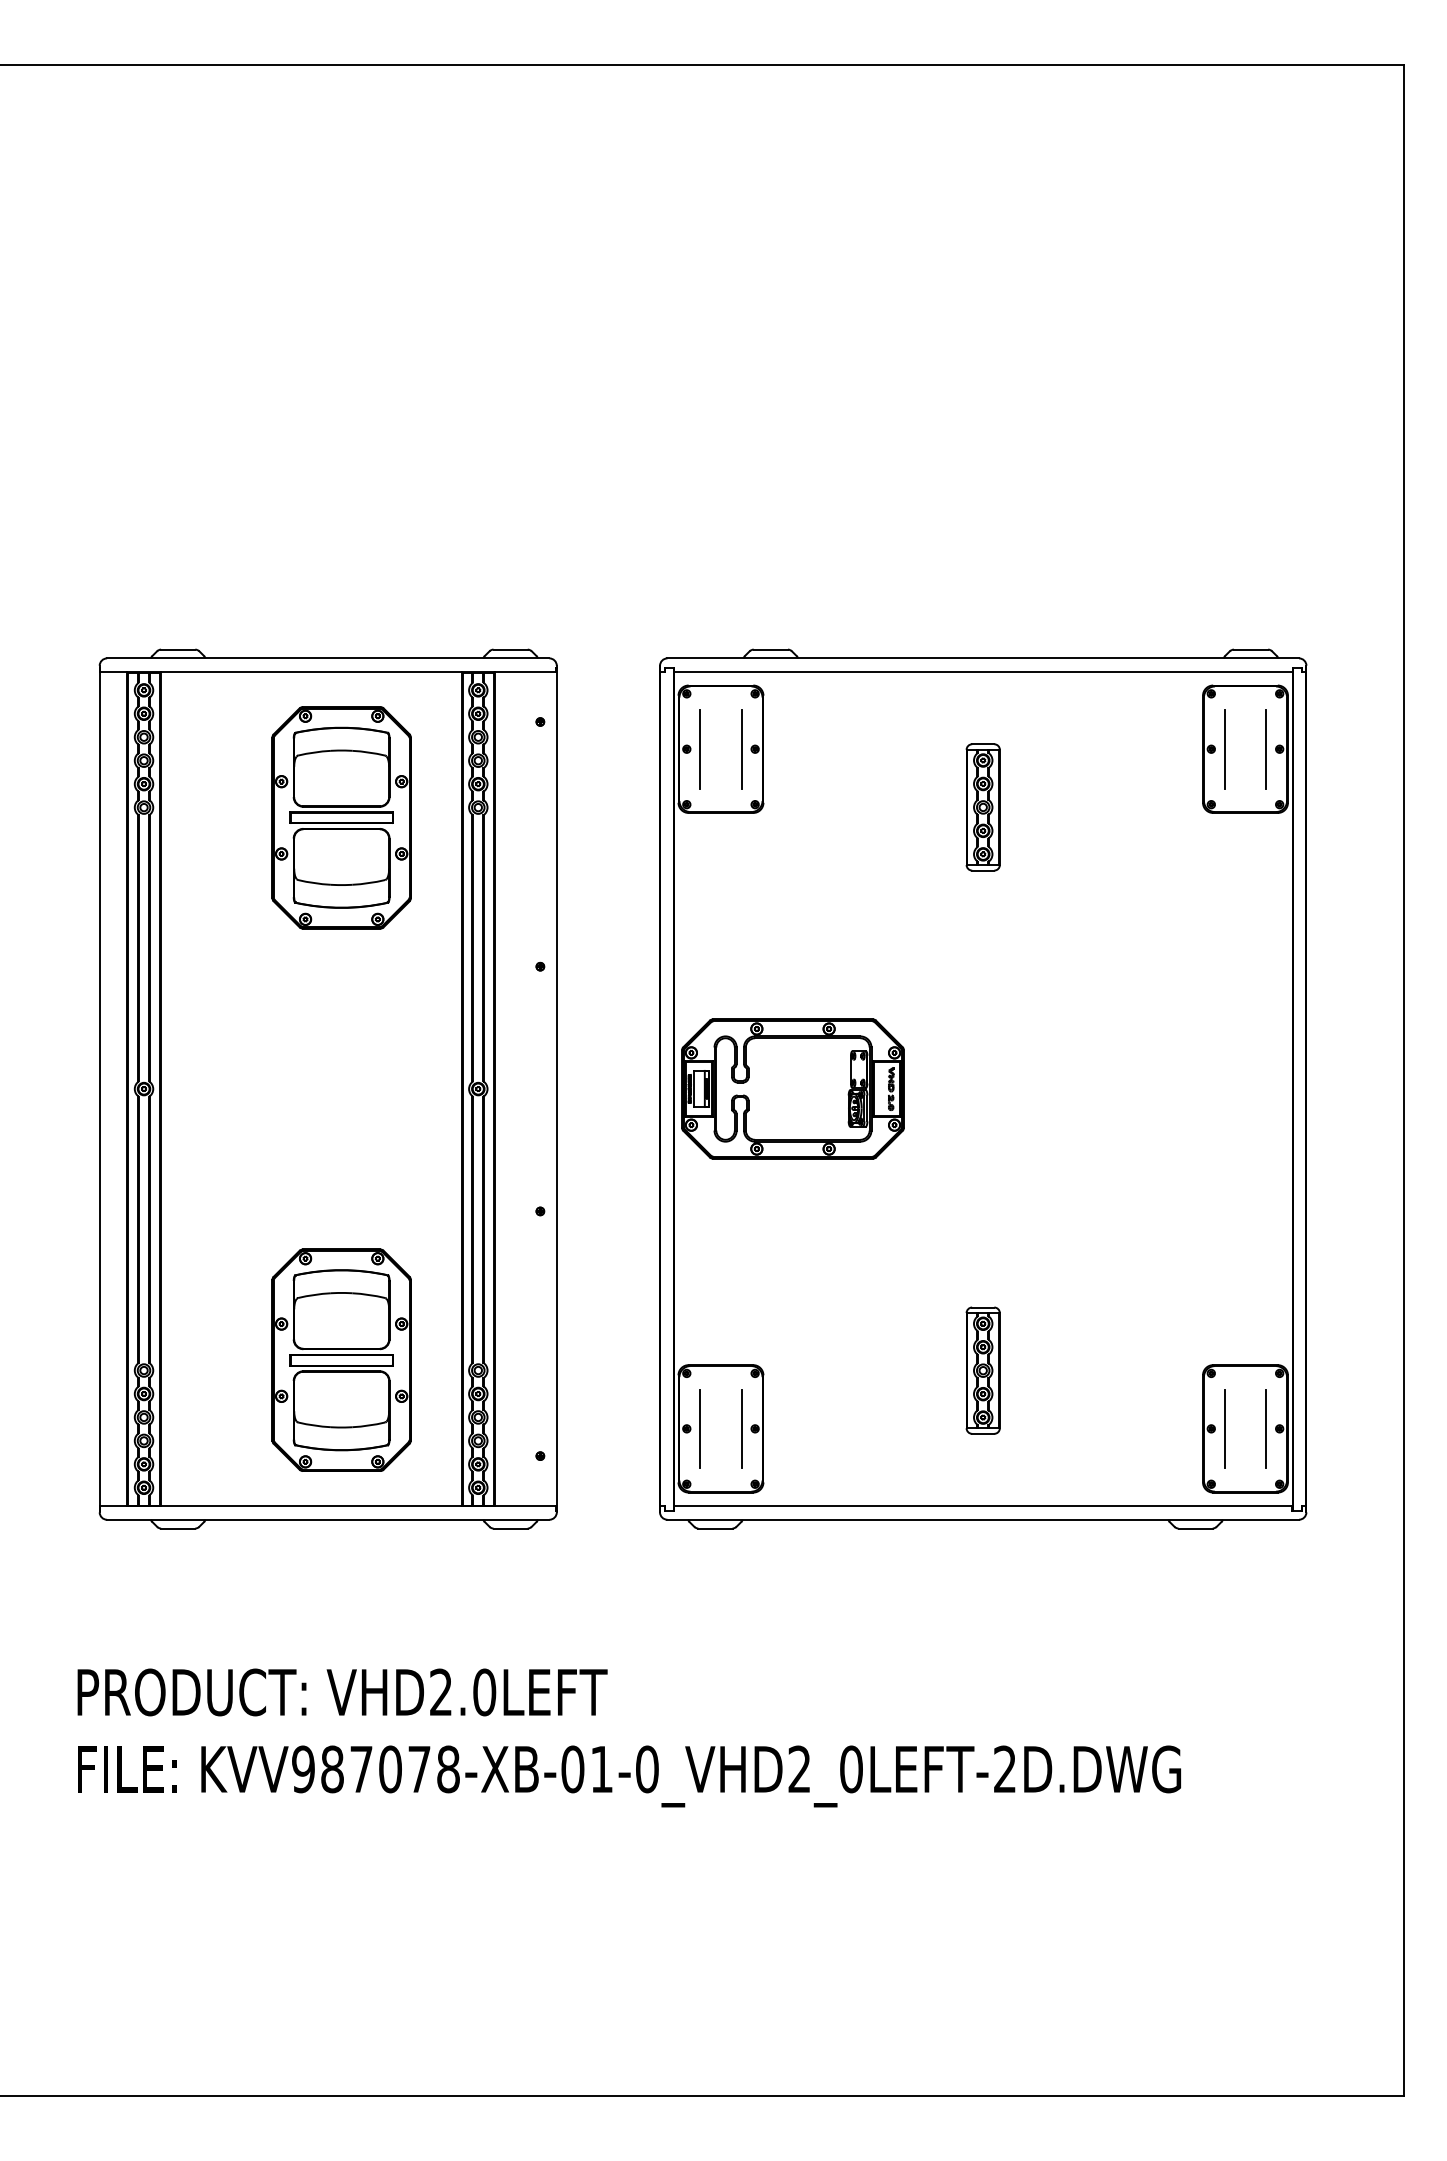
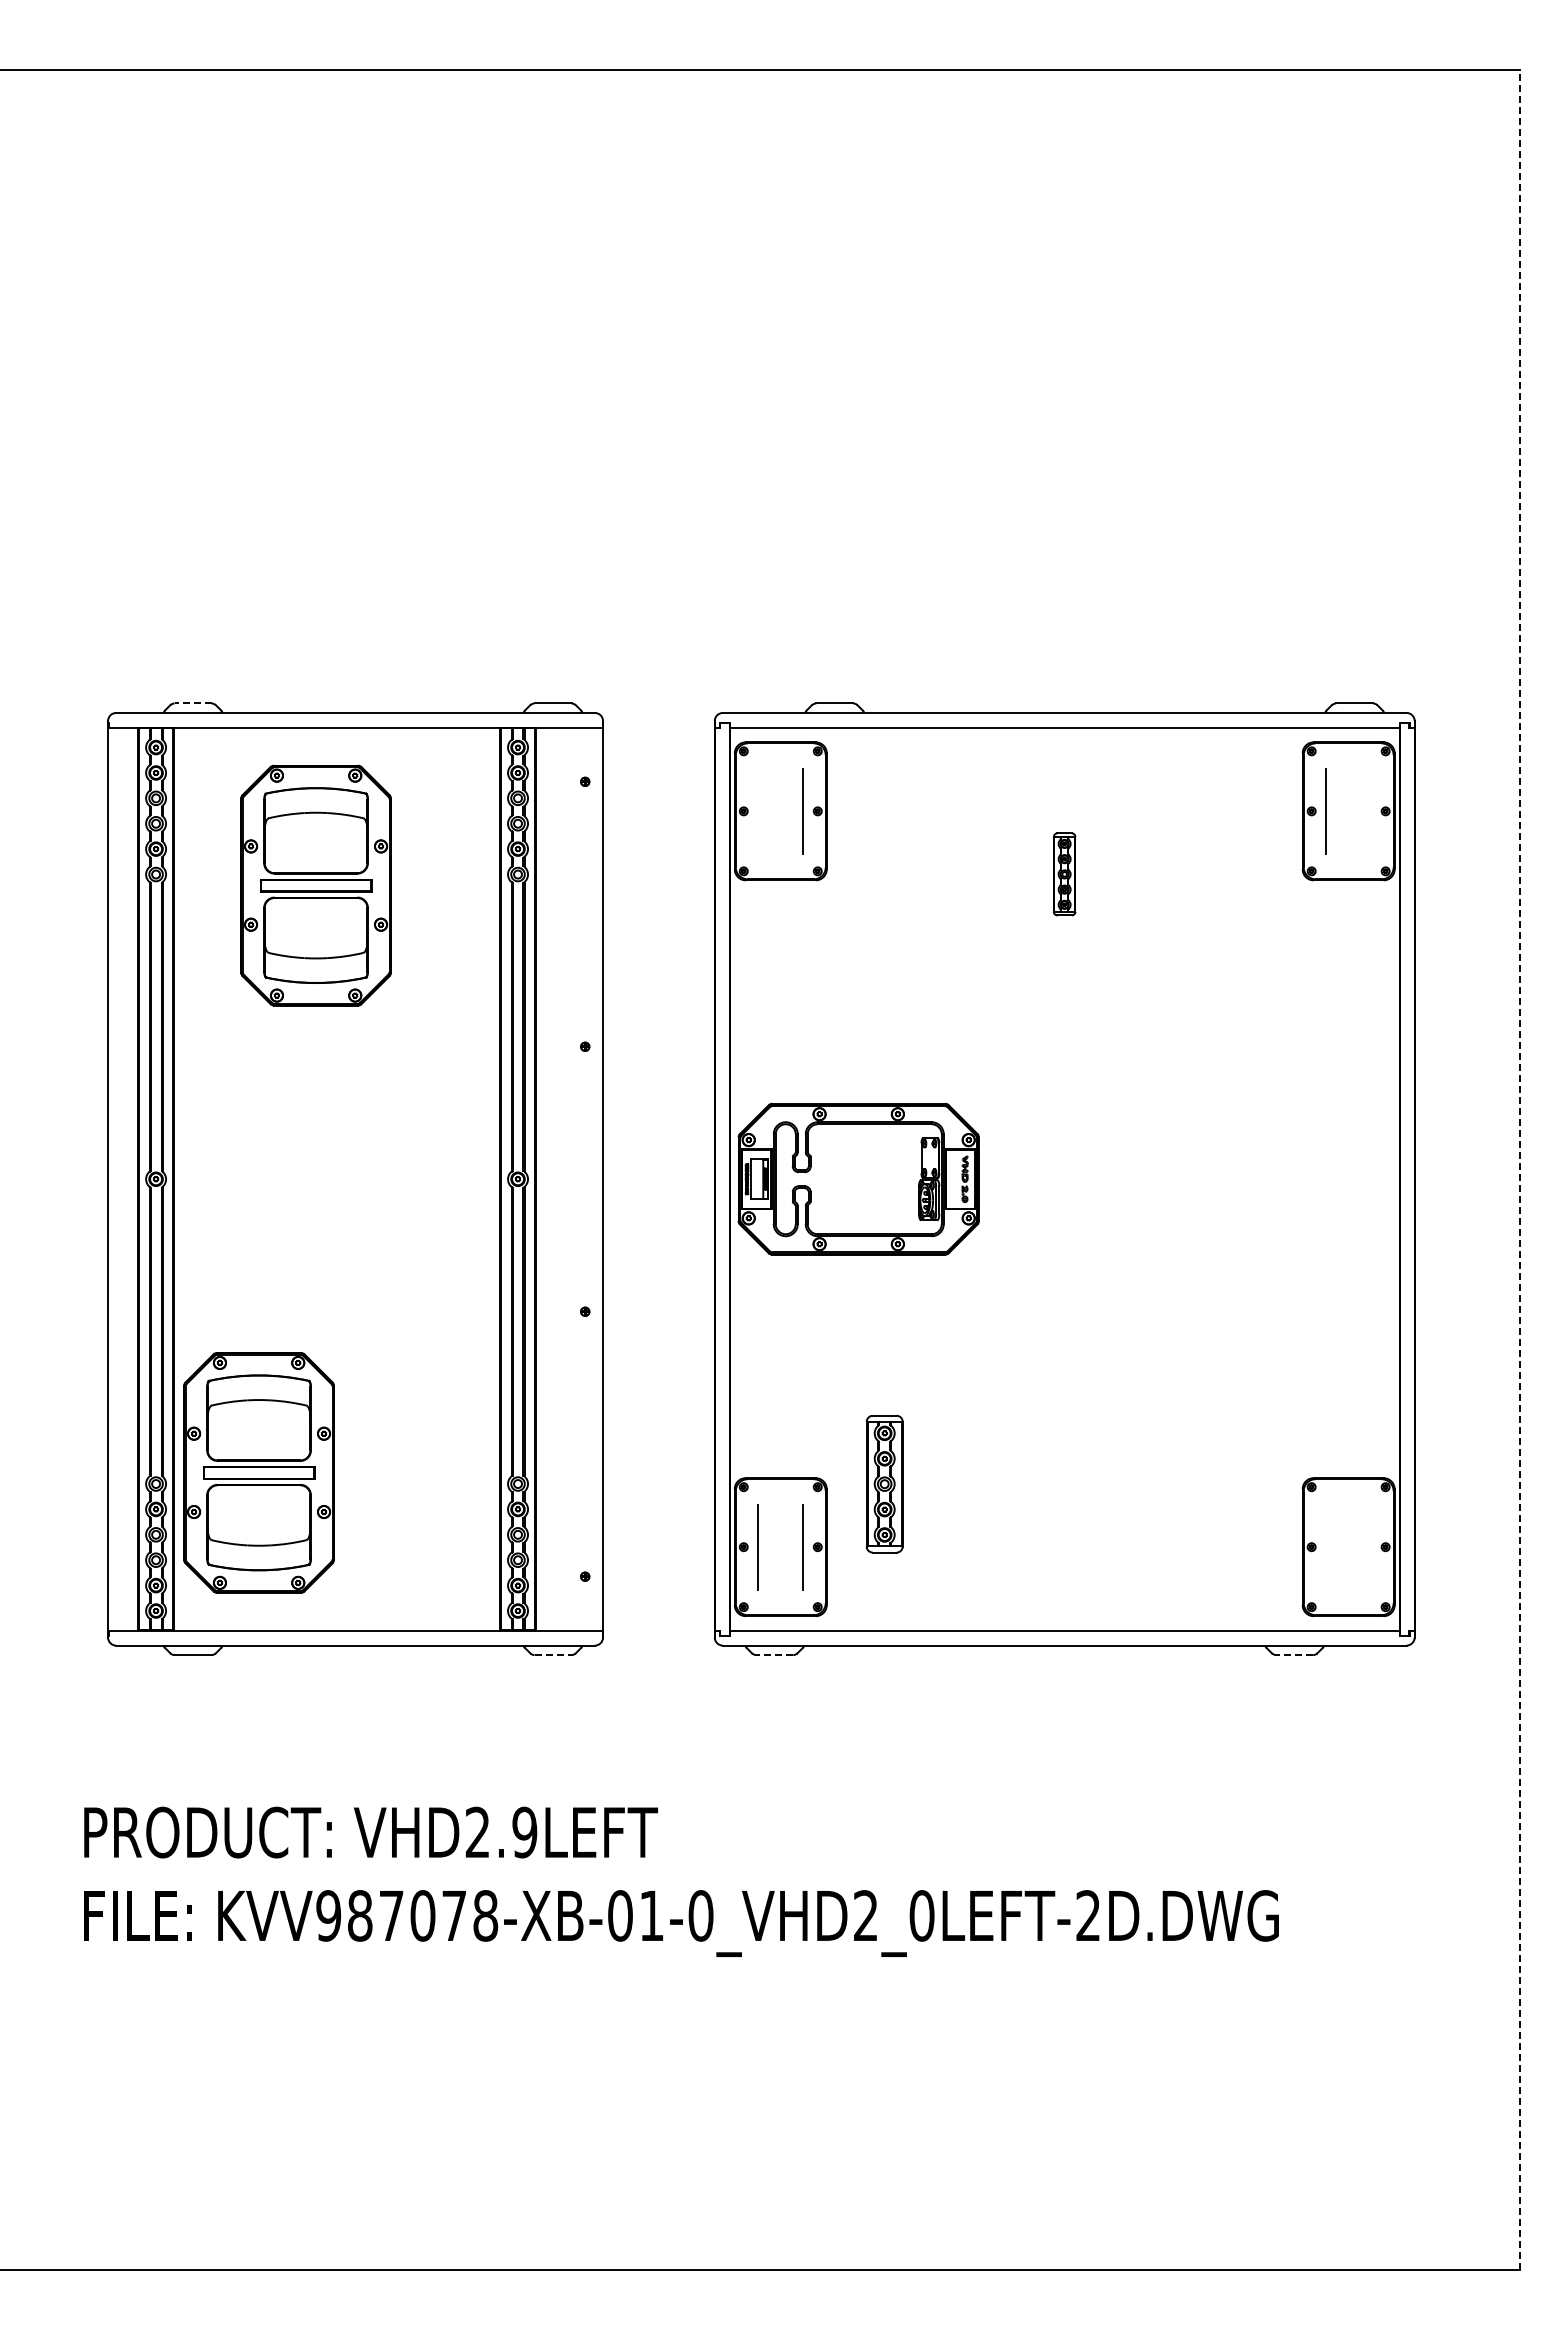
line: (177, 649) -> (192, 703), solid -> dashed
line: (700, 748) -> (758, 810), removed
line: (1265, 749) -> (1370, 811), removed
part: (983, 807) -> (1064, 874), size x0.6
part: (341, 817) -> (315, 885), moved
line: (1403, 1080) -> (1519, 1169), solid -> dashed
part: (341, 1359) -> (258, 1472), moved
part: (983, 1370) -> (884, 1484), moved
line: (1266, 1428) -> (1371, 1546), removed
line: (1224, 1429) -> (1325, 1547), removed
line: (511, 1528) -> (553, 1655), solid -> dashed
line: (715, 1528) -> (774, 1655), solid -> dashed
line: (1195, 1528) -> (1294, 1655), solid -> dashed
text: (484, 1692) -> (524, 1832), VHD2.0LEFT -> VHD2.9LEFT

